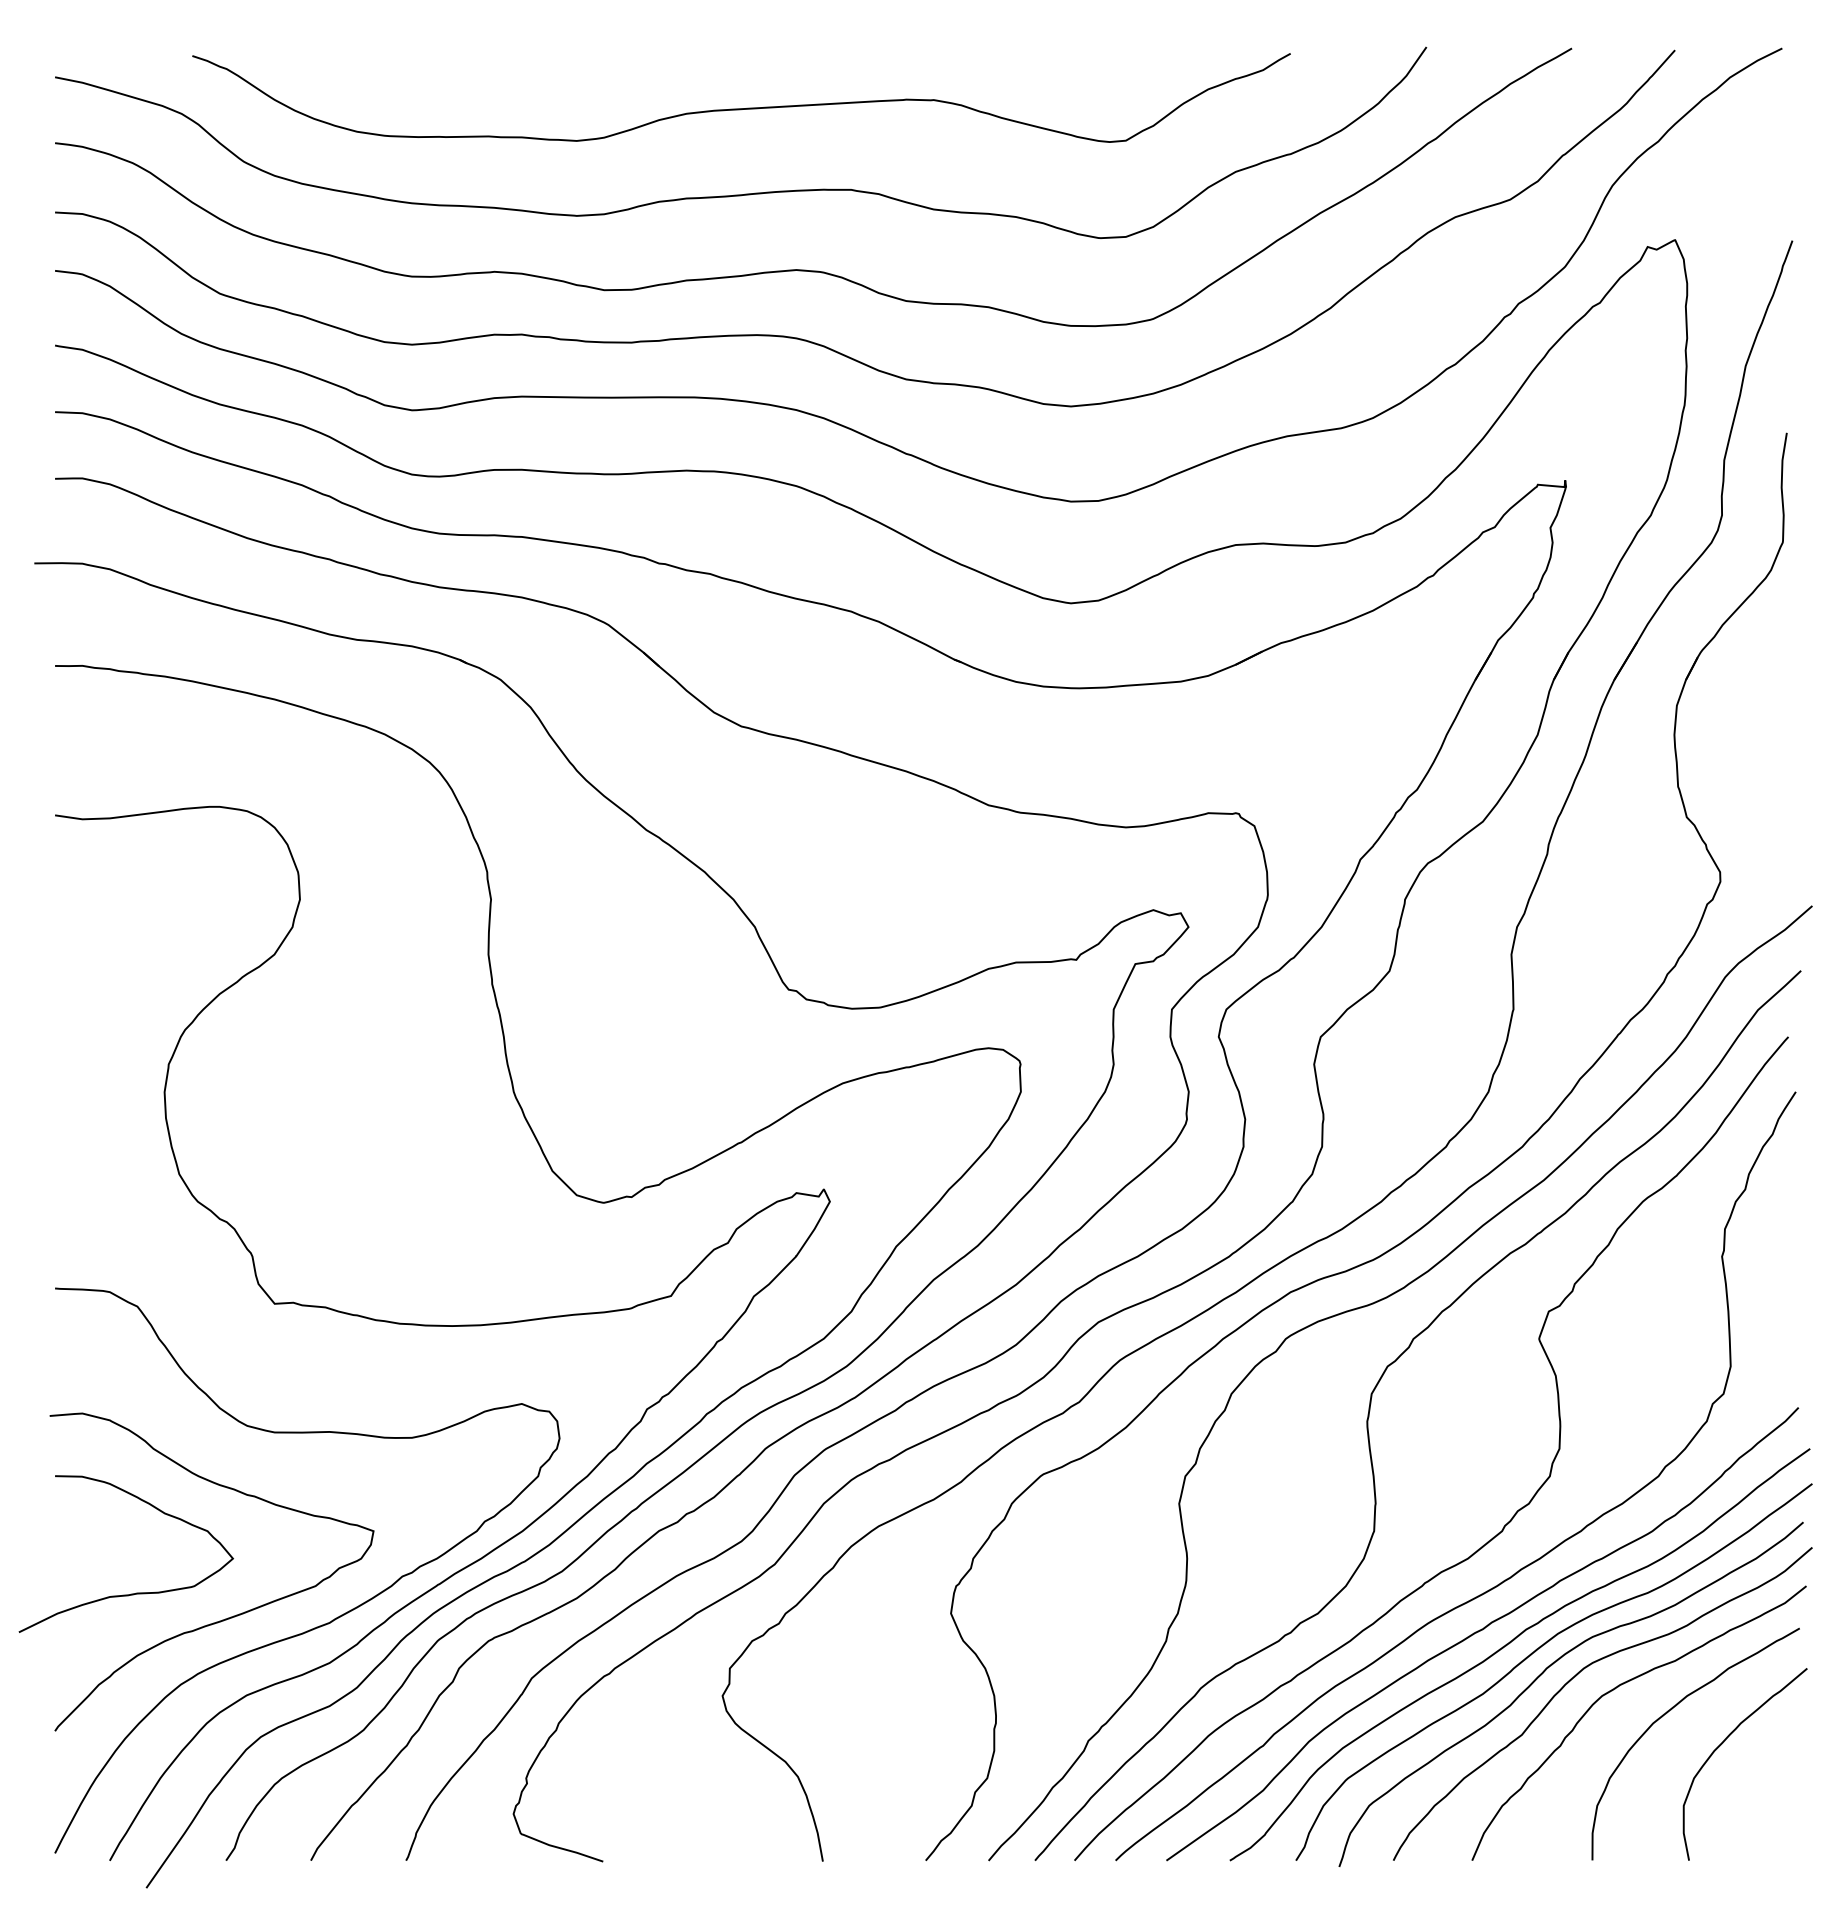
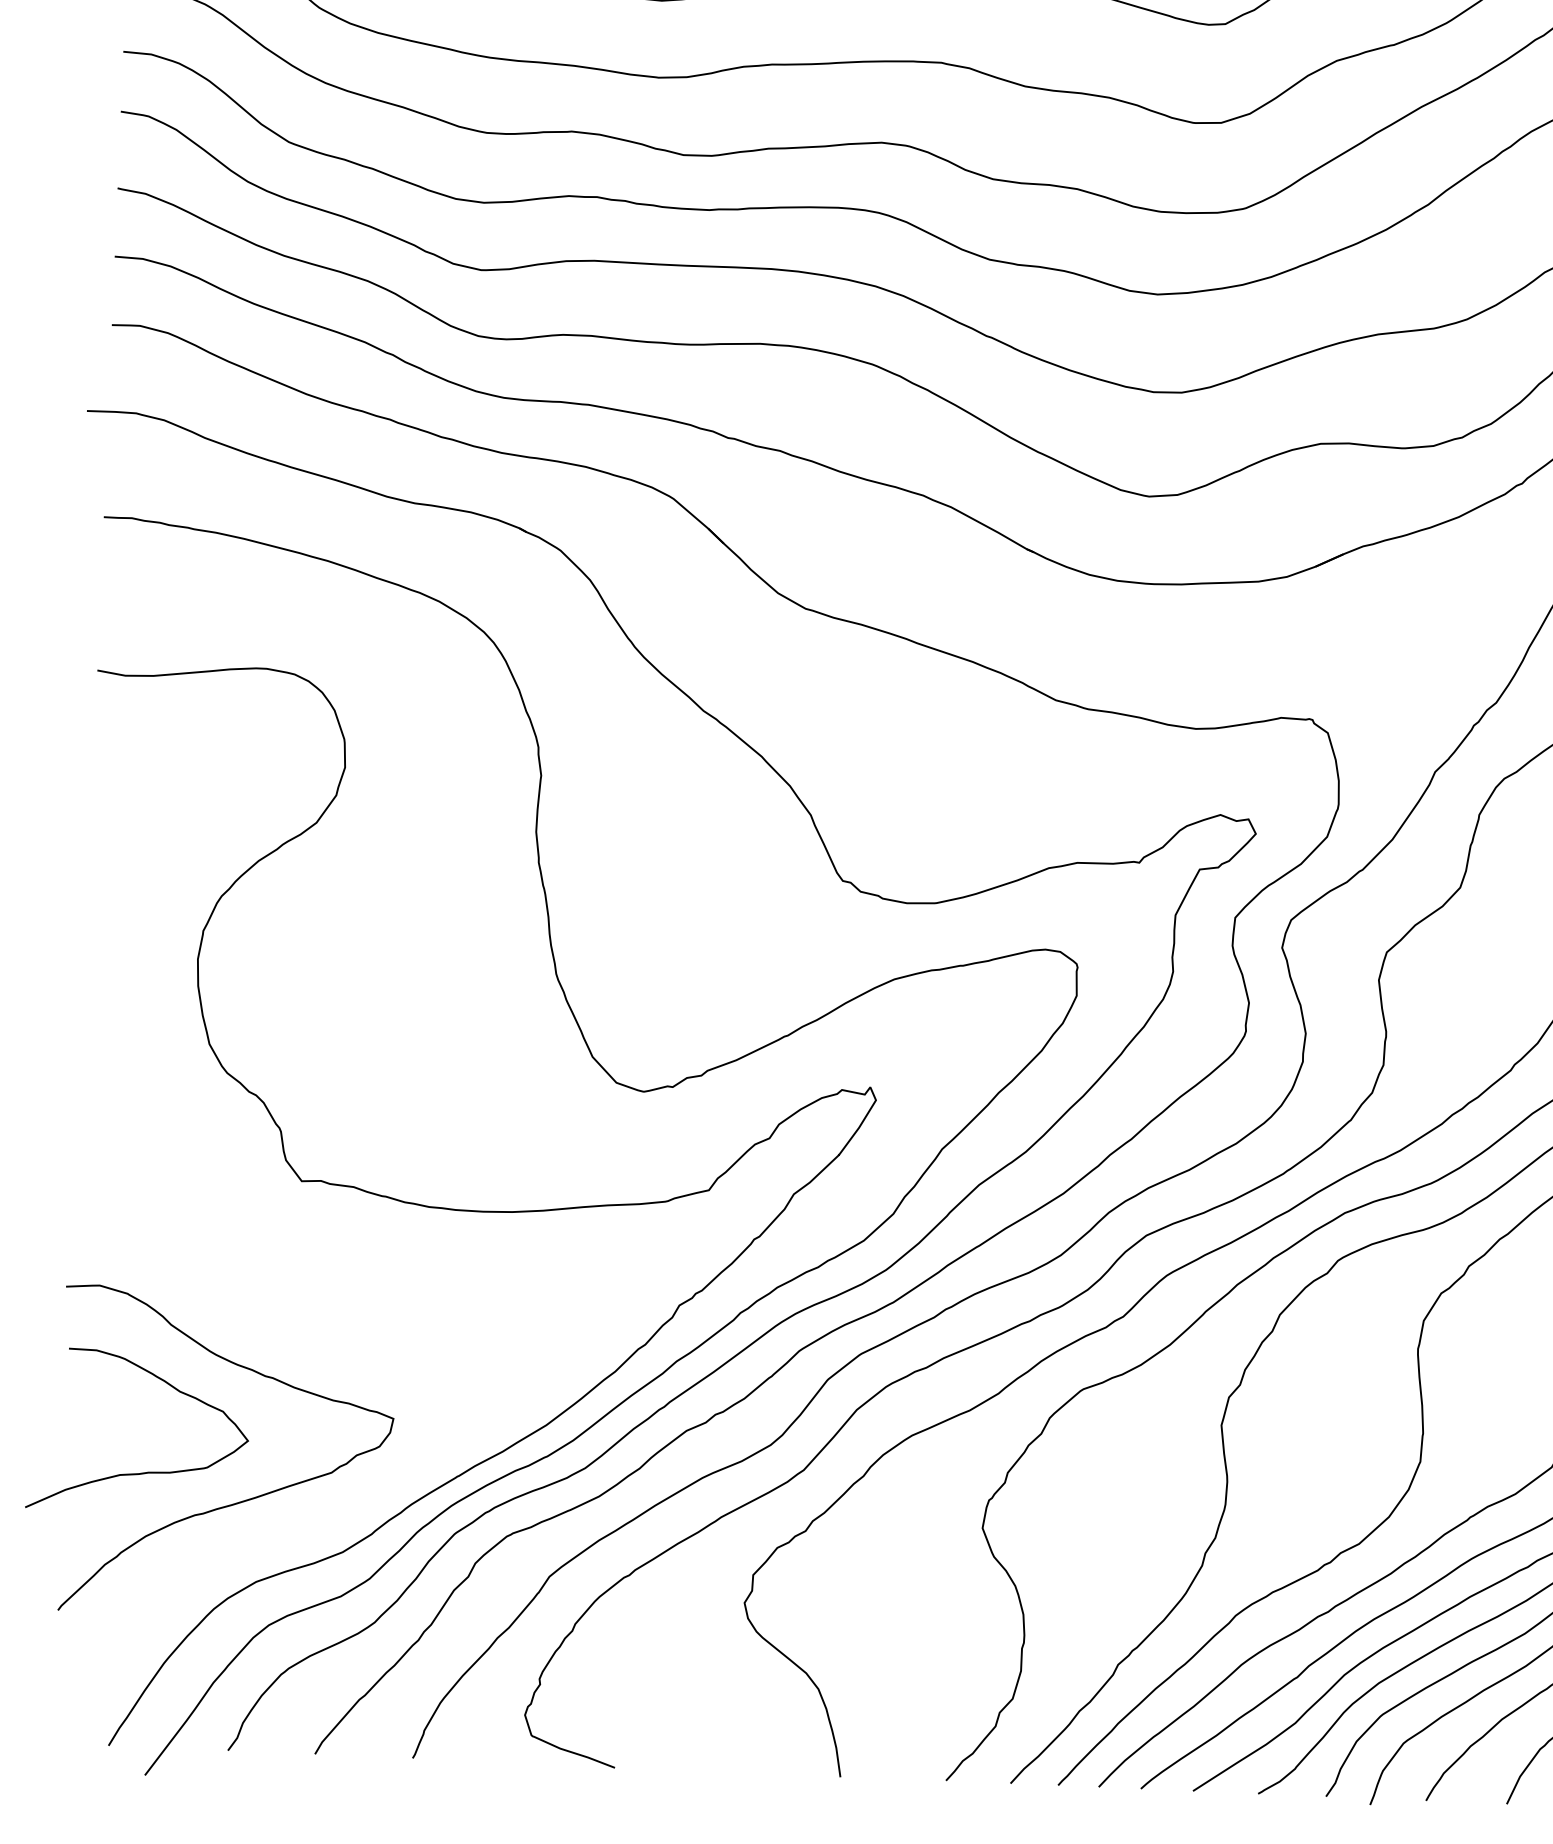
curve: (337, 1616) -> (352, 1504), removed

